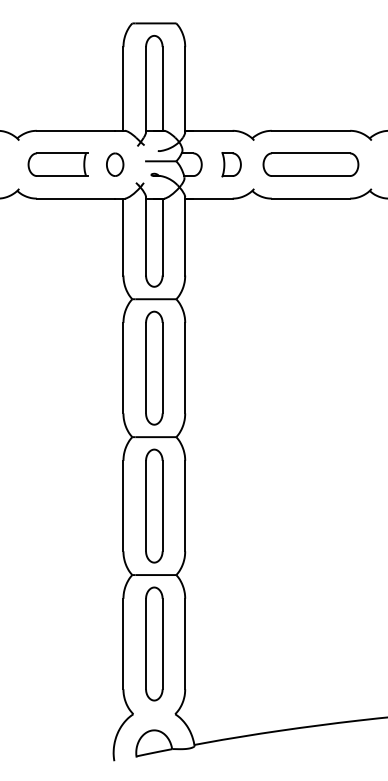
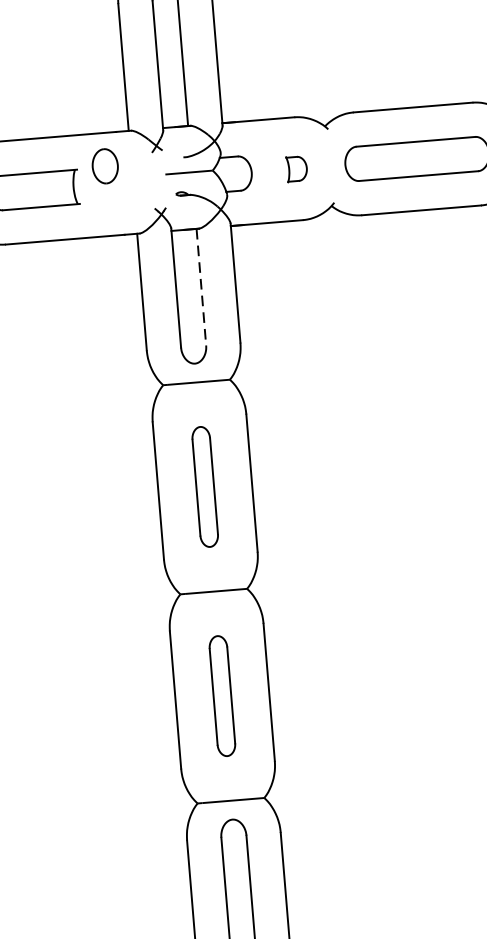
part: (115, 164) -> (105, 165), moved
part: (231, 164) -> (296, 168), size x0.7
line: (162, 237) -> (201, 287), solid -> dashed
part: (154, 367) -> (205, 485), size x0.7
part: (154, 505) -> (222, 695), size x0.7

